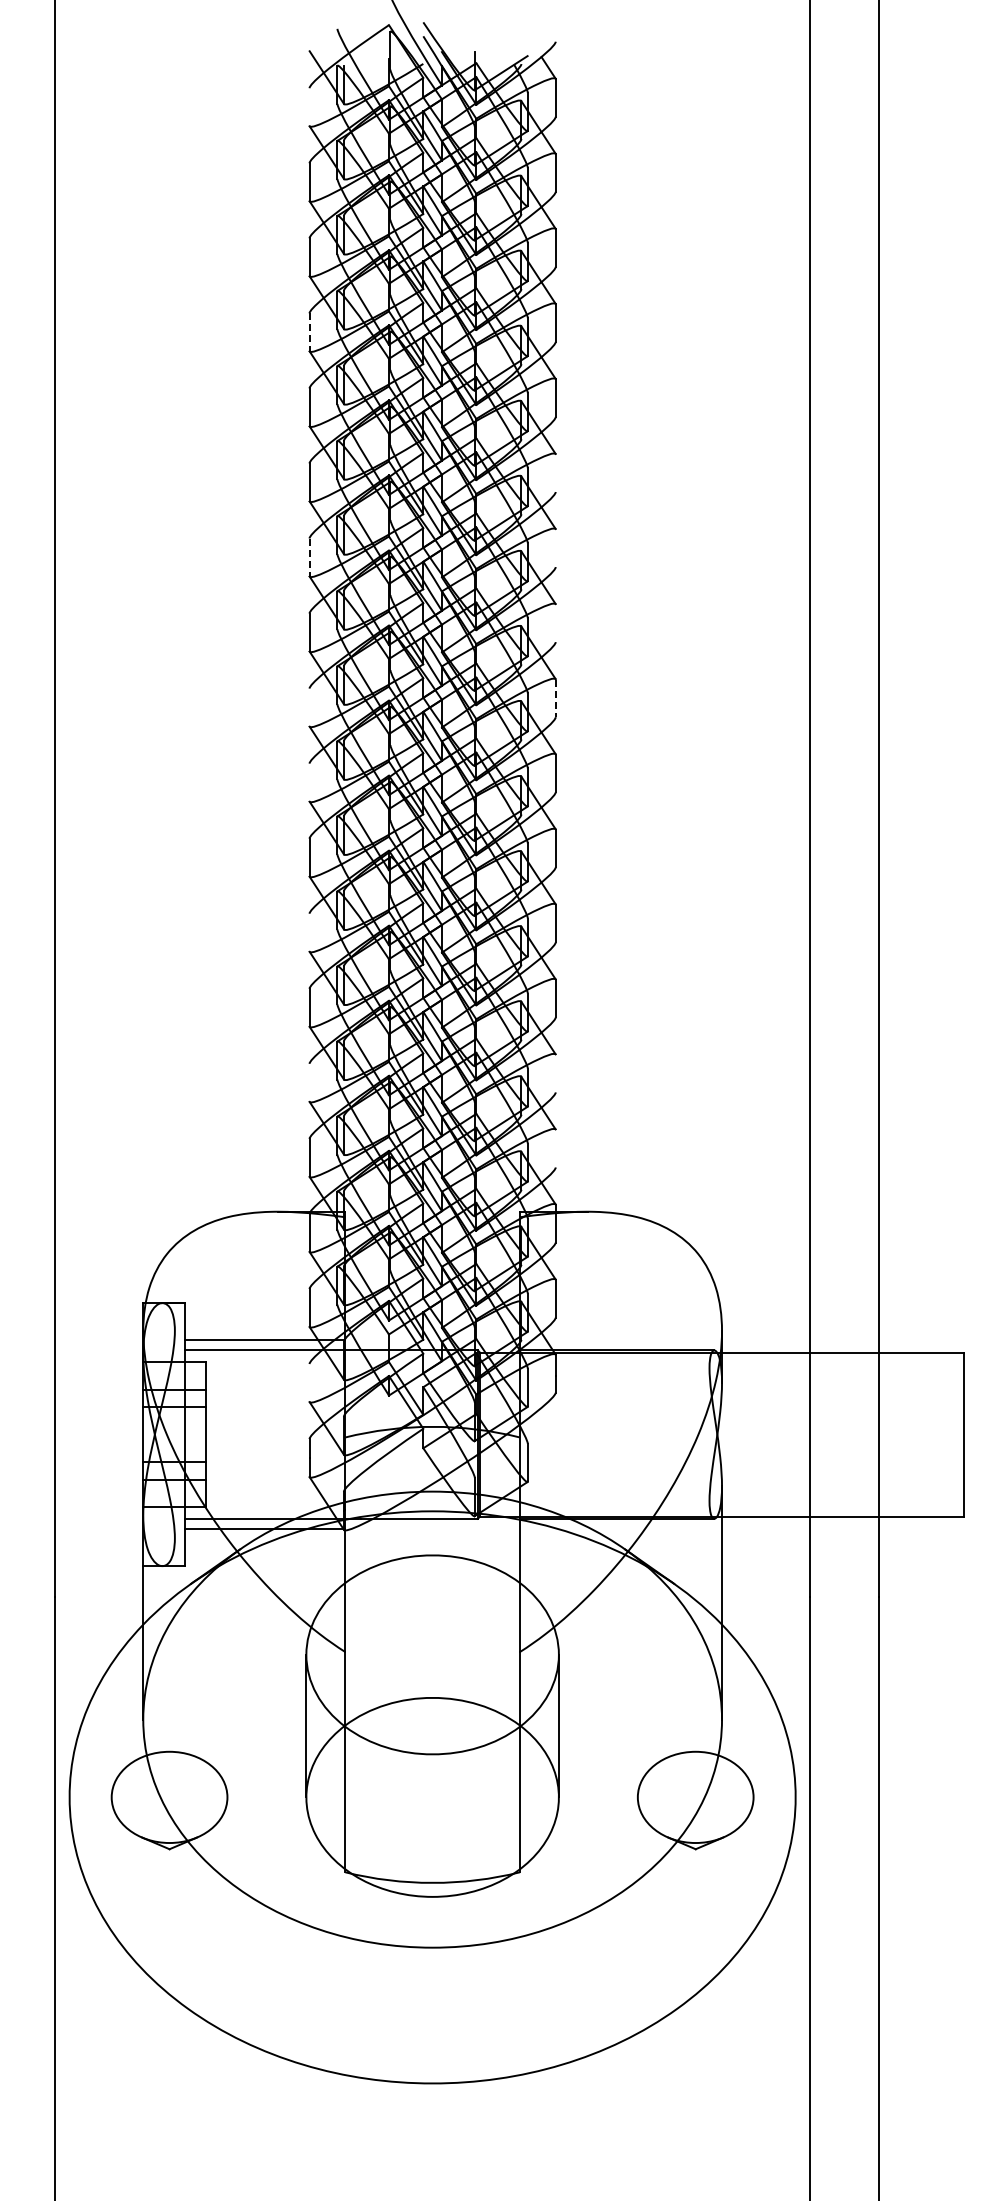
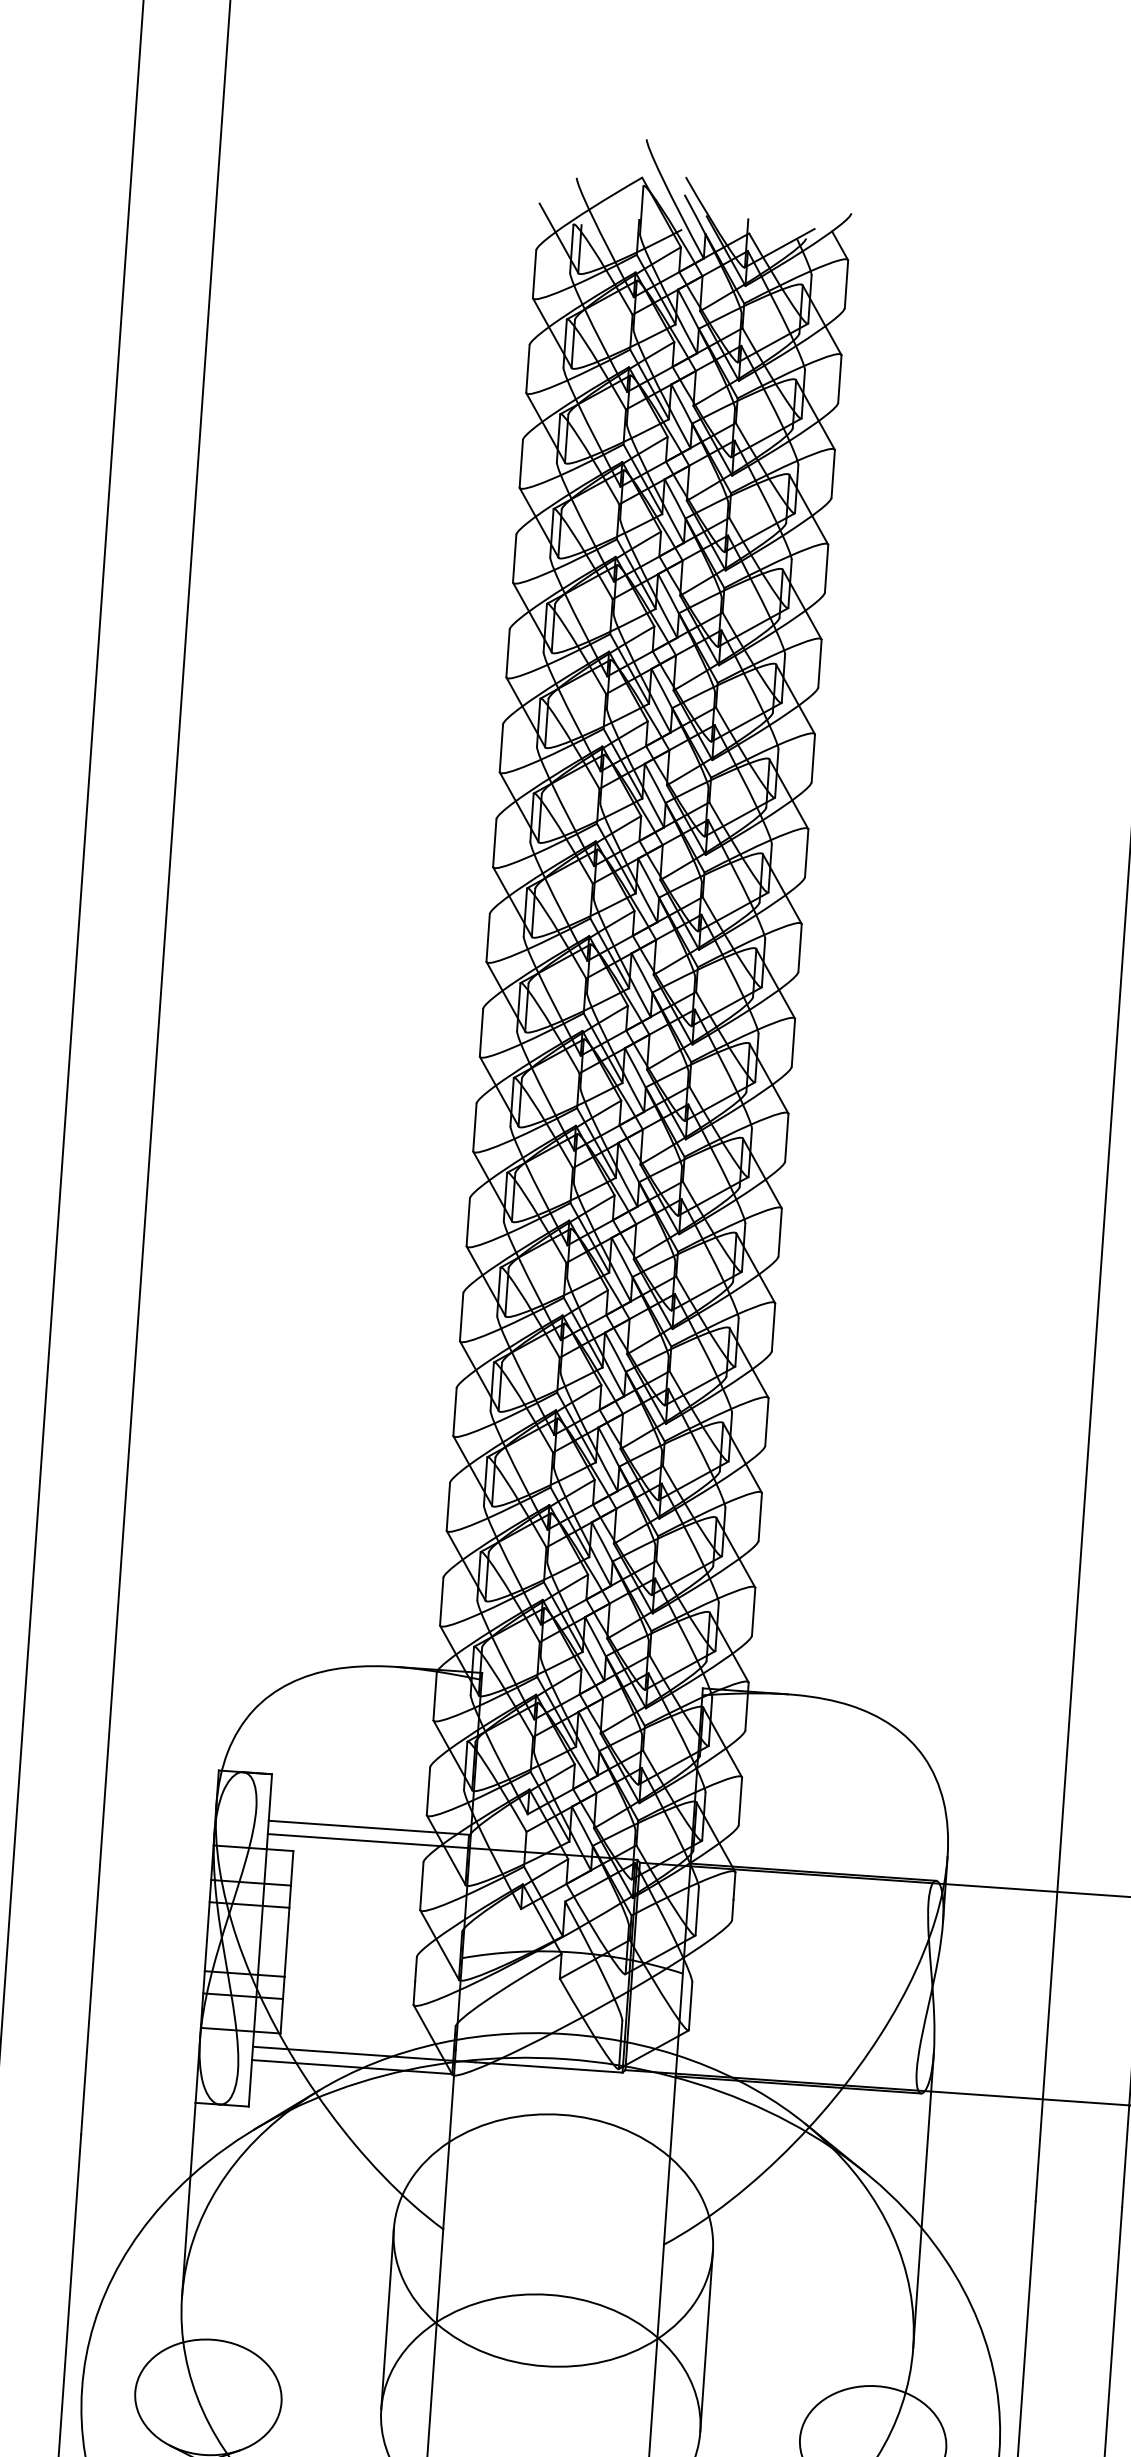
line: (309, 106) -> (534, 273), added
line: (309, 332) -> (514, 558), dashed -> solid
line: (555, 473) -> (812, 758), added
line: (555, 548) -> (806, 853), added
line: (309, 557) -> (494, 843), dashed -> solid
line: (555, 623) -> (799, 948), added
line: (555, 698) -> (793, 1043), dashed -> solid
line: (309, 707) -> (481, 1032), added
line: (309, 782) -> (474, 1127), added
line: (309, 932) -> (461, 1317), added
line: (555, 1073) -> (759, 1516), added
line: (309, 1082) -> (448, 1506), added
line: (555, 1148) -> (753, 1611), added
line: (309, 1382) -> (421, 1885), added

